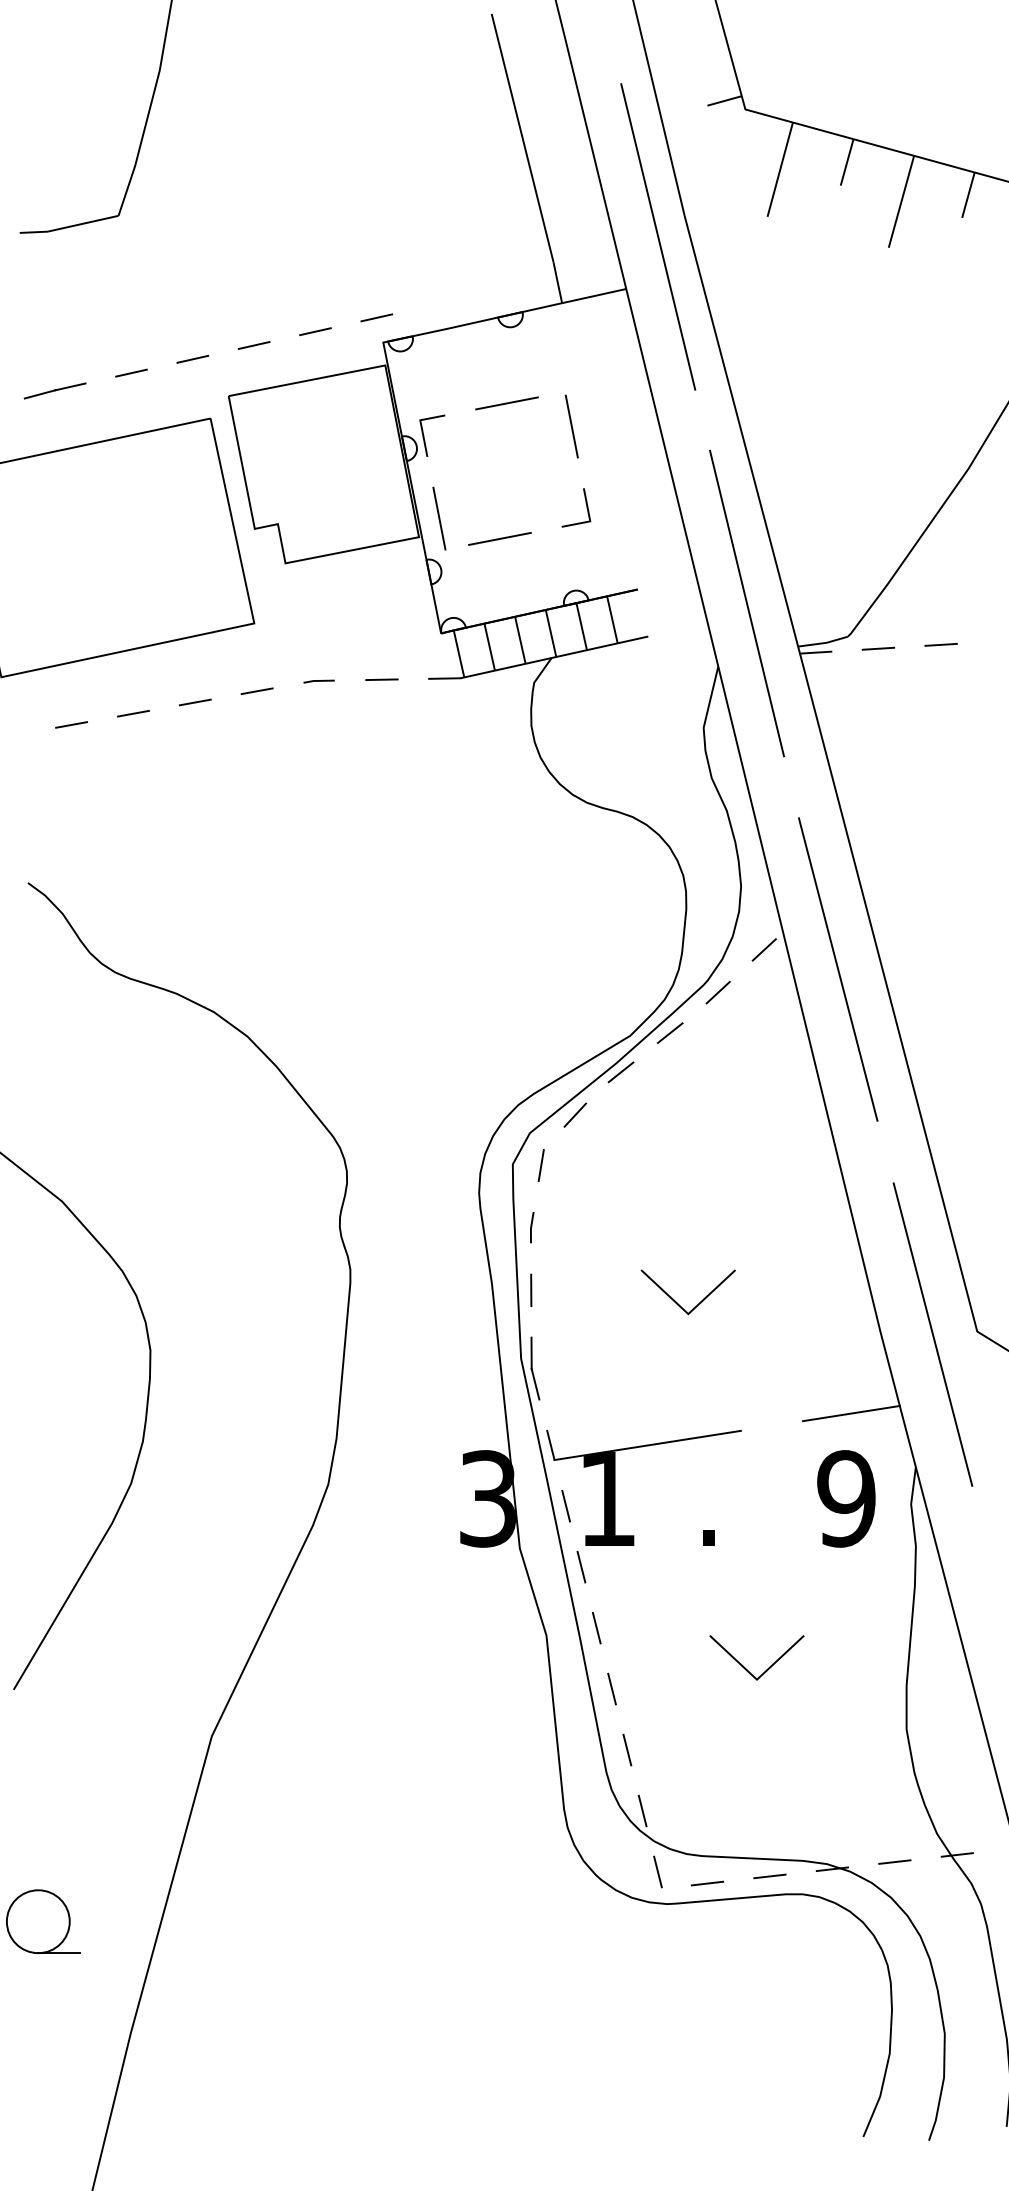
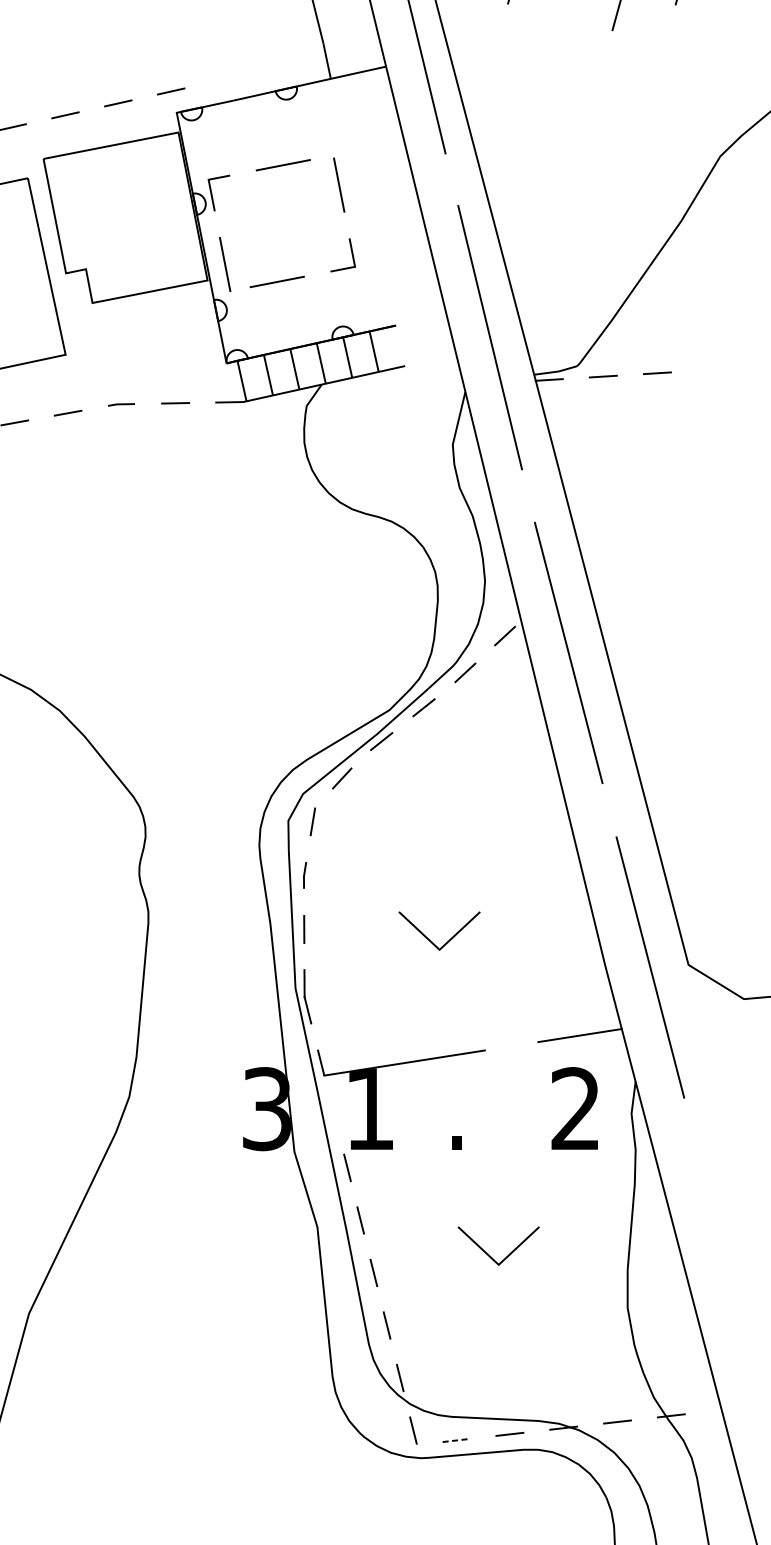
text: (846, 1498) -> (575, 1108), 9 -> 2
line: (565, 1505) -> (333, 1114), removed
line: (707, 1883) -> (456, 1440), solid -> dashed

